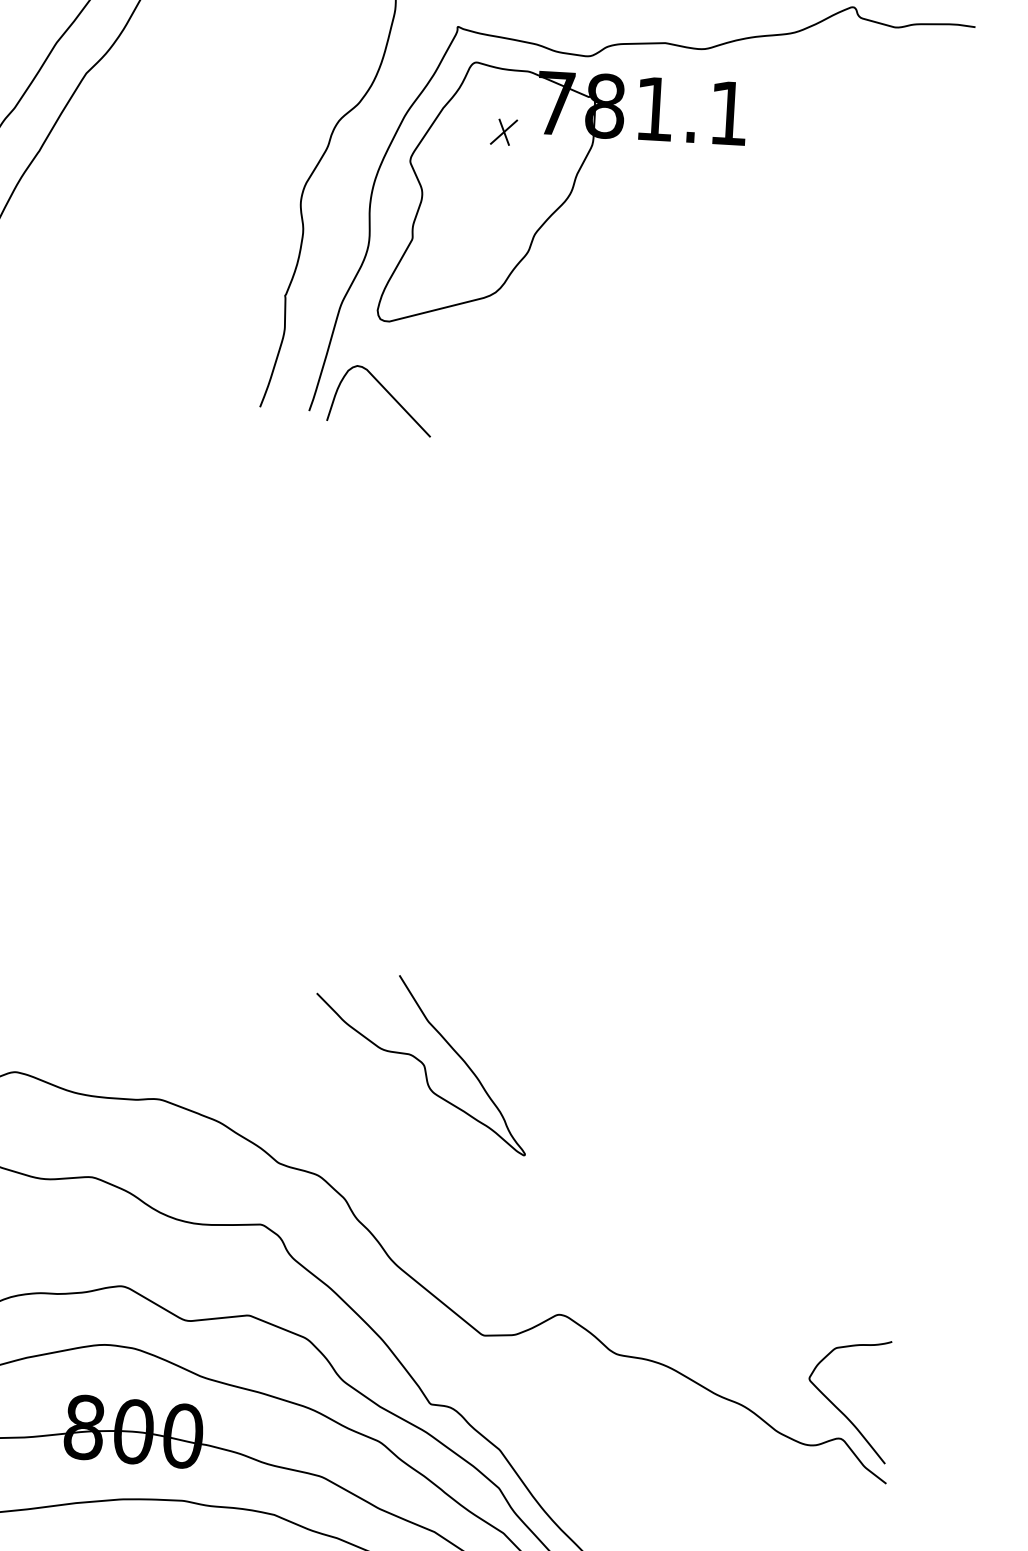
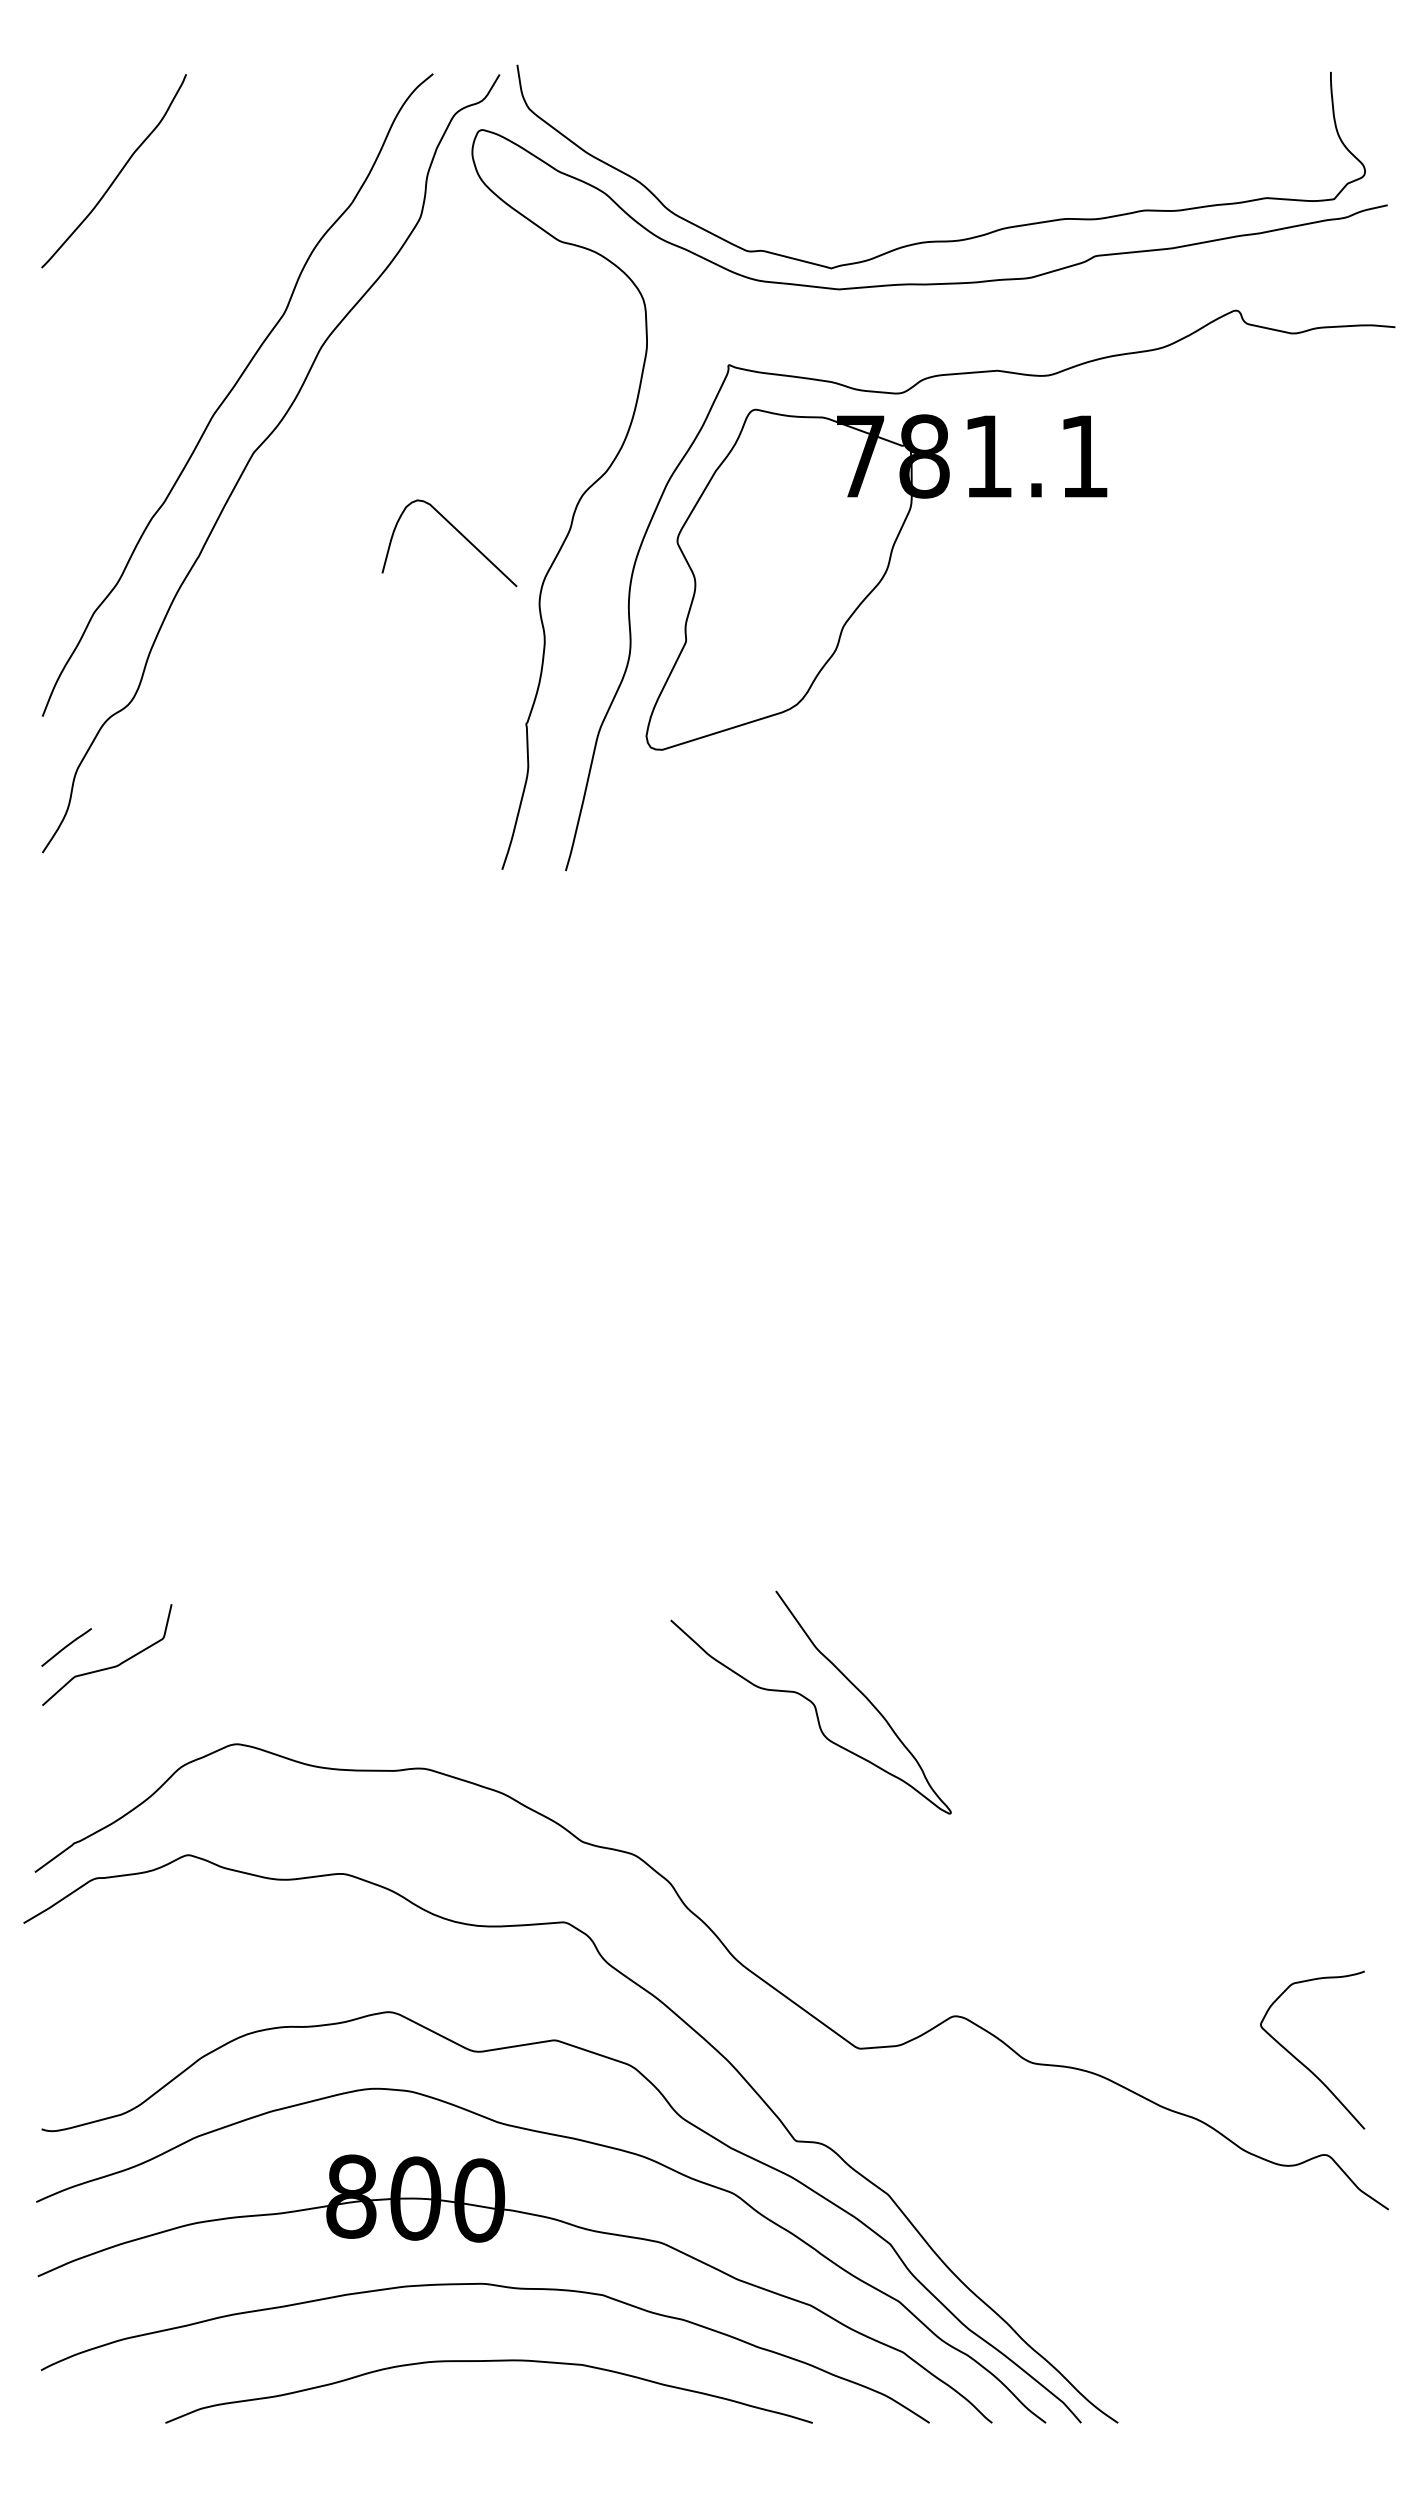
part: (503, 132) -> (795, 497), removed
curve: (388, 393) -> (459, 533), moved
curve: (421, 1063) -> (810, 1702), moved
curve: (839, 1408) -> (1301, 2061), moved

